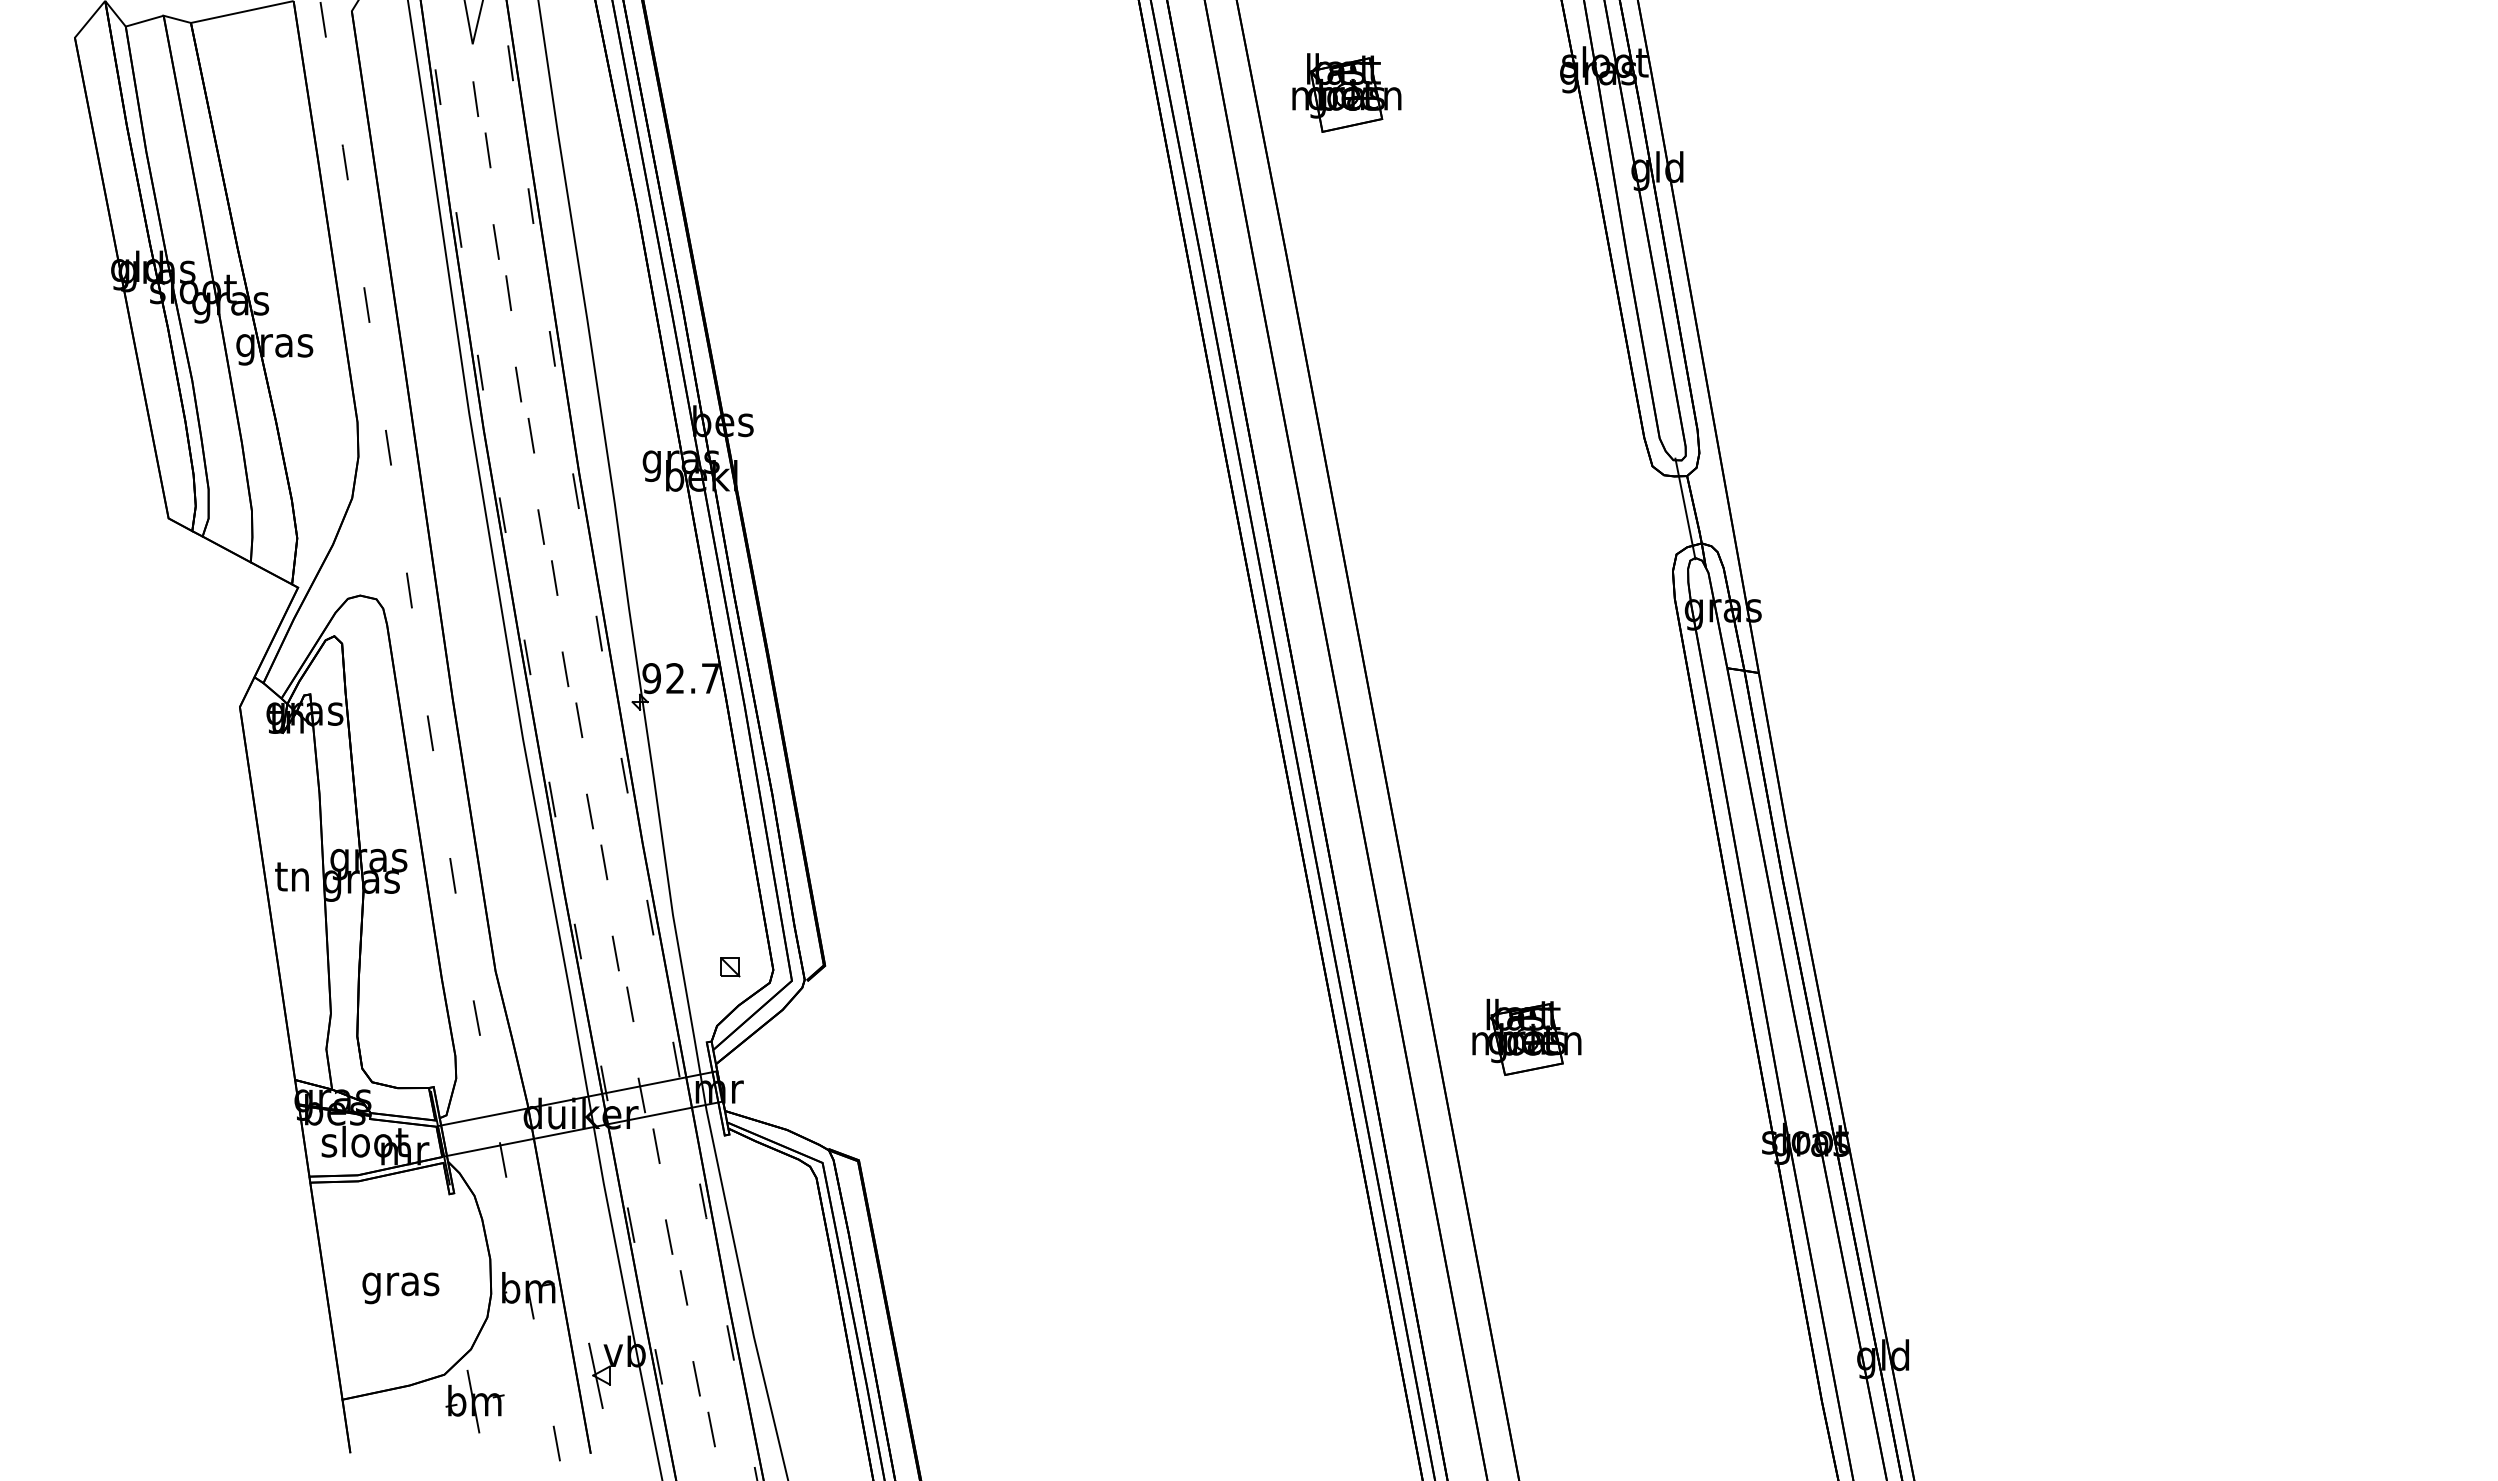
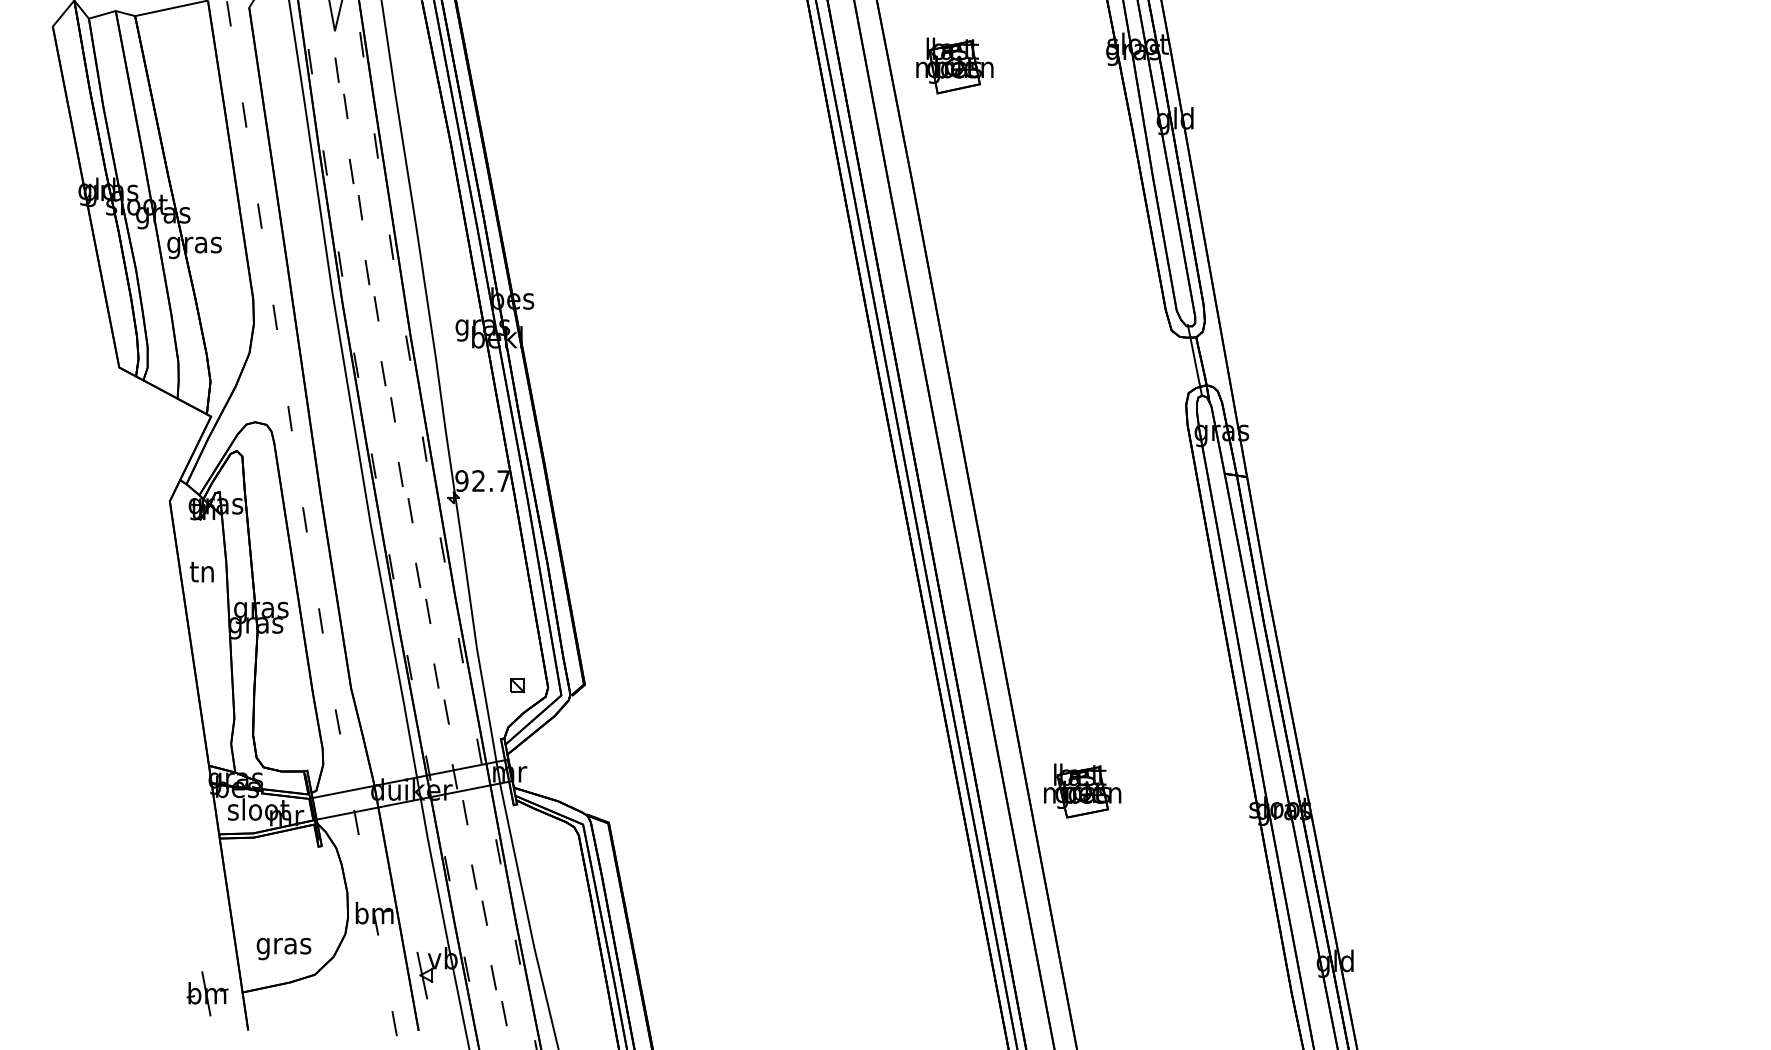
text: (291, 876) -> (201, 571), moved
part: (1526, 1036) -> (1082, 790), moved
text: (400, 1288) -> (283, 949), moved
part: (474, 1401) -> (207, 993), moved

